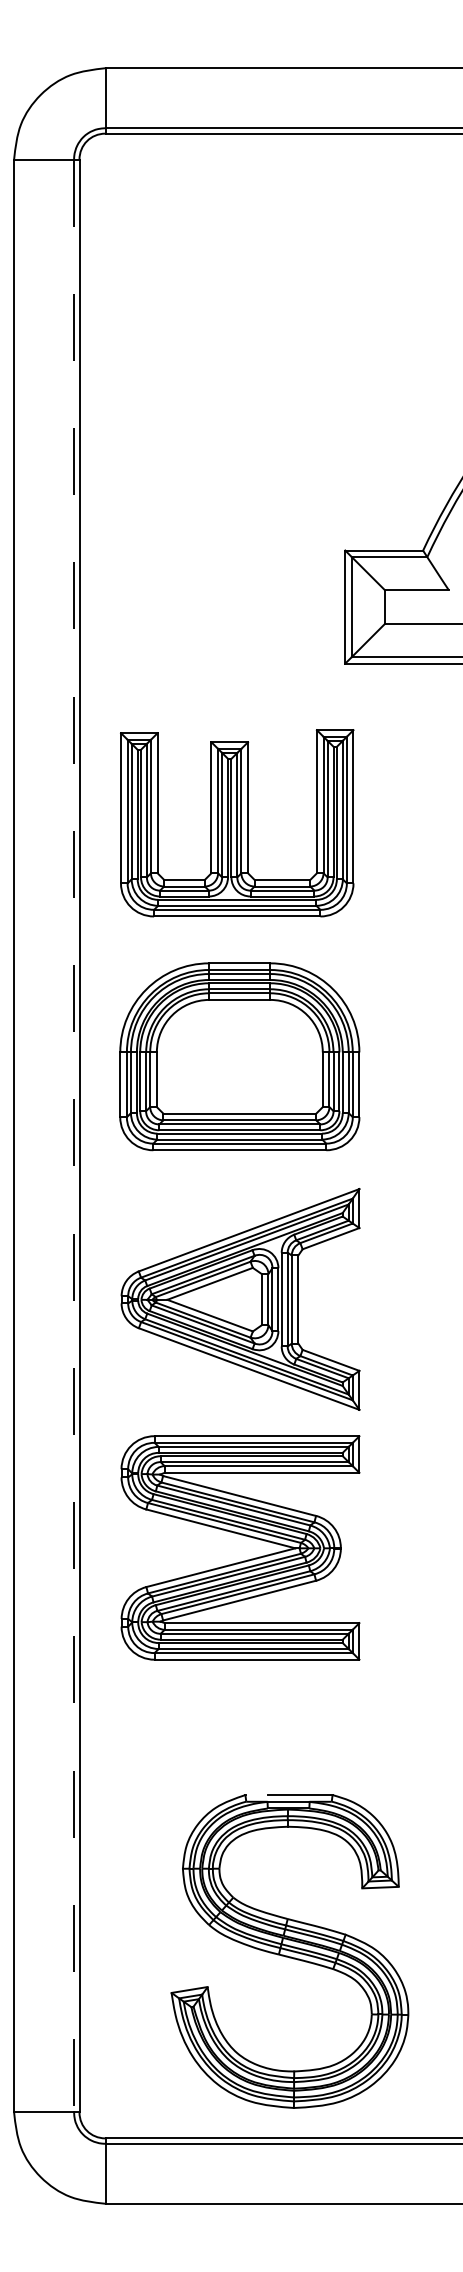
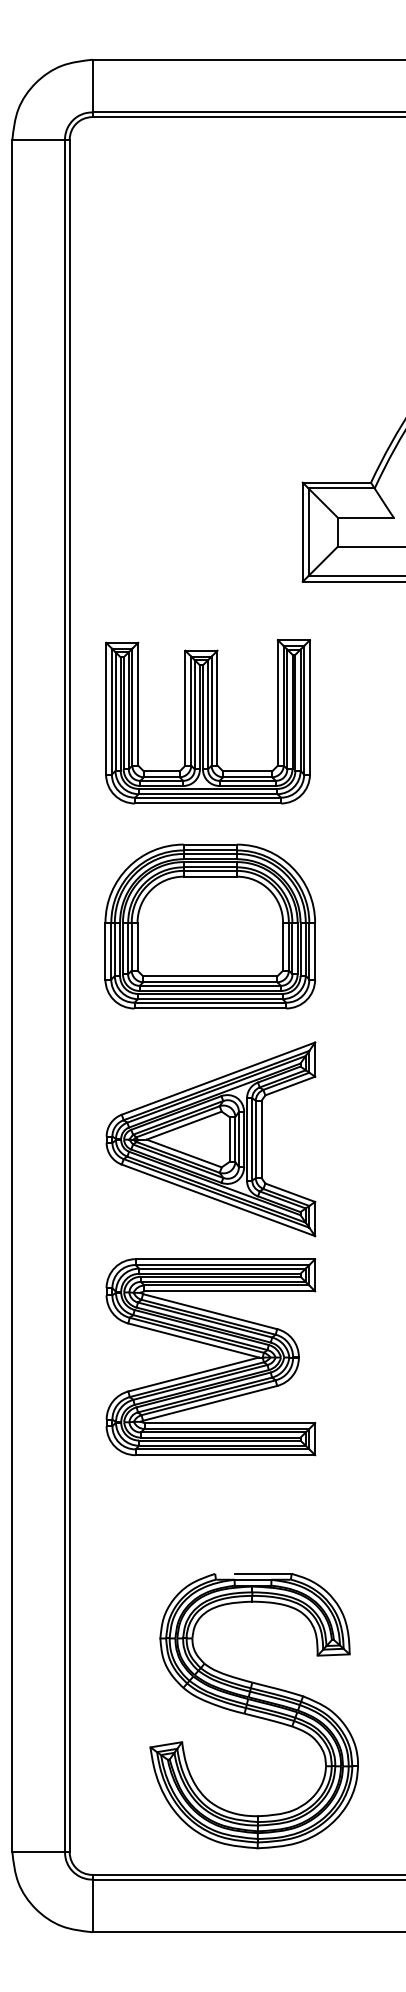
line: (74, 1136) -> (65, 996), dashed -> solid

